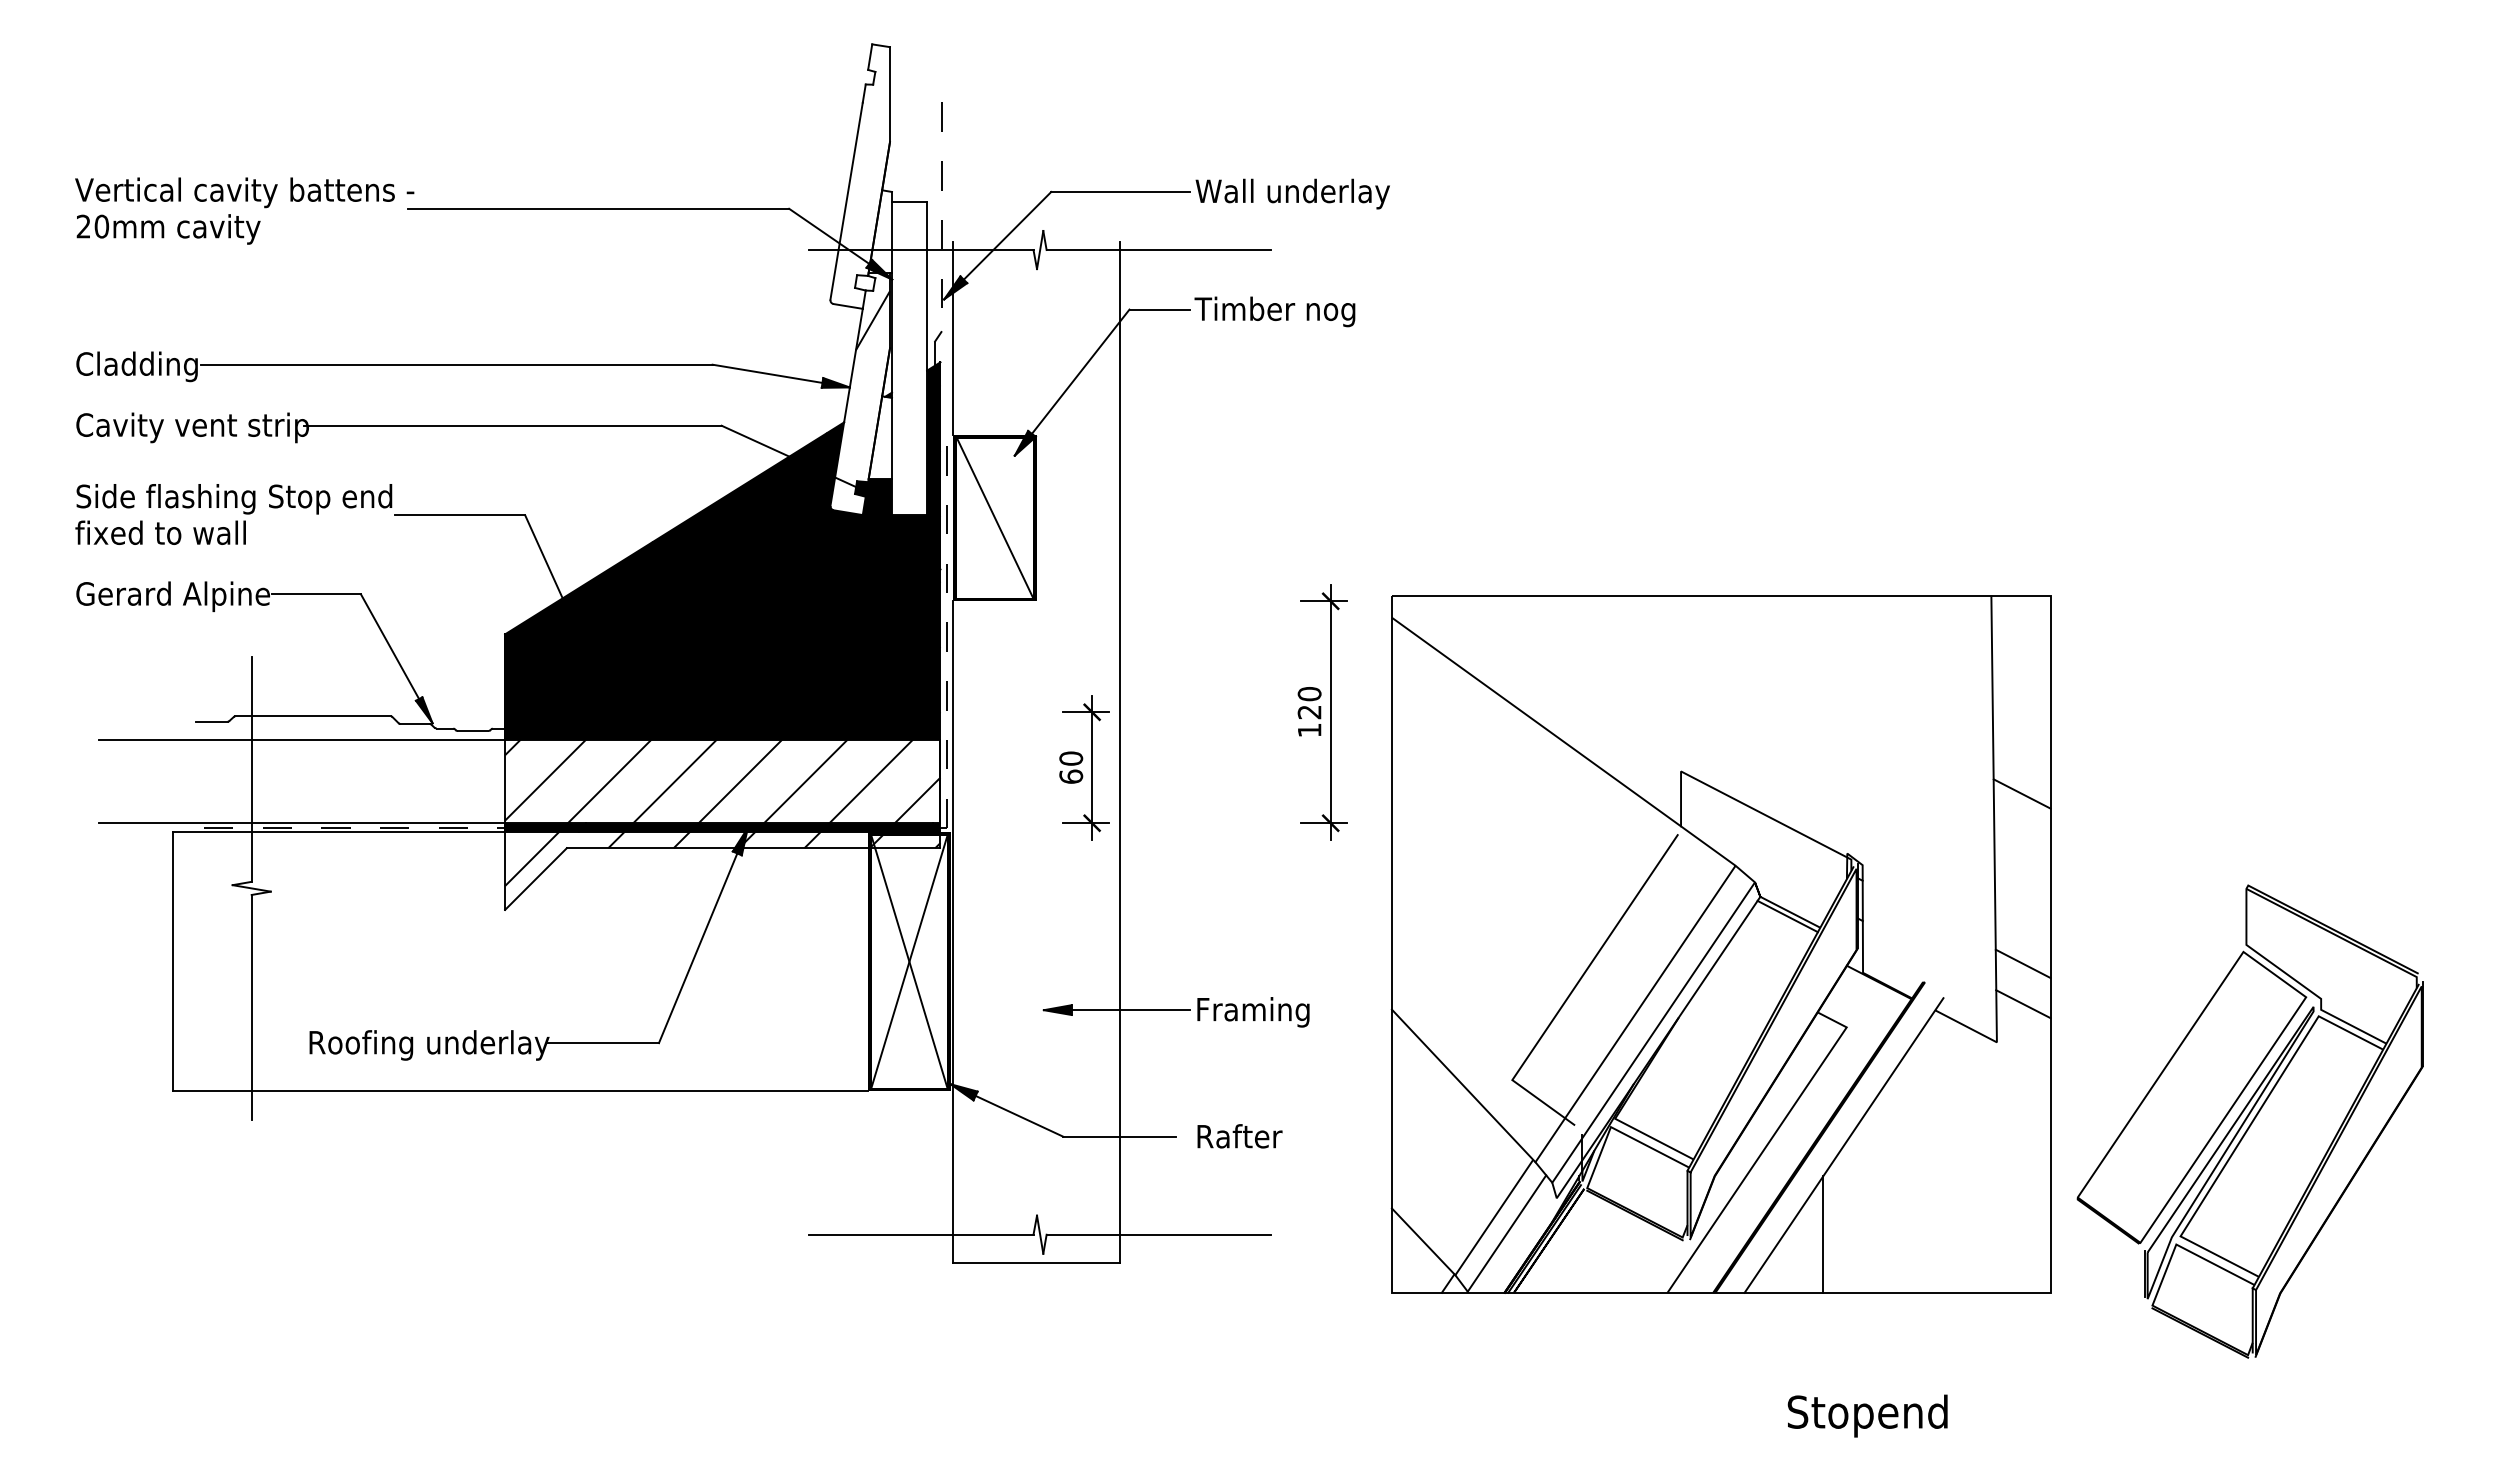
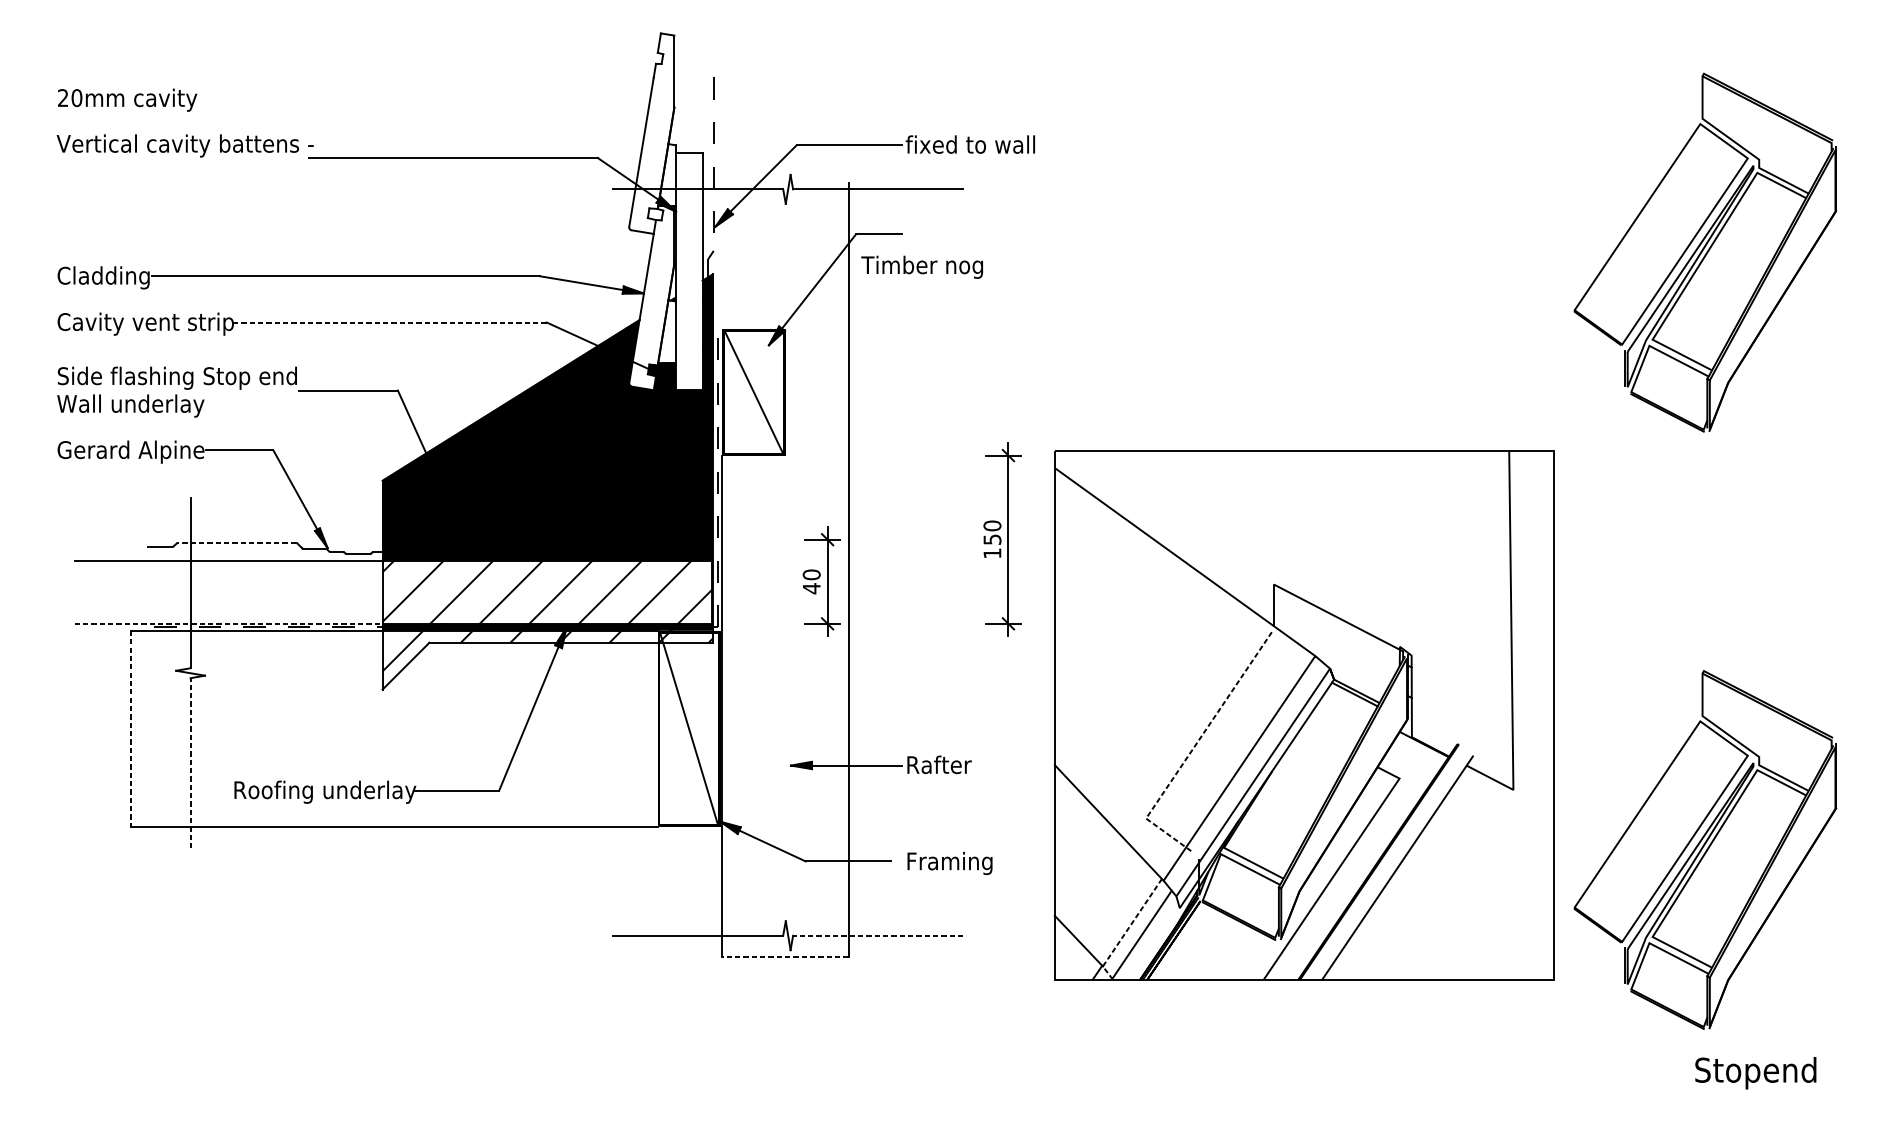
text: (1292, 193) -> (979, 146), Wall underlay -> fixed to wall
text: (168, 229) -> (127, 100), moved
text: (1274, 311) -> (921, 267), moved
hatch: (872, 320) -> (661, 242), removed
part: (2249, 333) -> (1704, 252), added
line: (953, 338) -> (722, 256), removed
line: (512, 425) -> (388, 322), solid -> dashed
text: (172, 535) -> (130, 405), fixed to wall -> Wall underlay
text: (1309, 712) -> (992, 539), 120 -> 150
line: (313, 716) -> (237, 542), solid -> dashed
text: (1071, 776) -> (811, 588), 60 -> 40
line: (2021, 793) -> (1532, 601), removed
line: (302, 823) -> (229, 624), solid -> dashed
line: (909, 961) -> (689, 728), removed
line: (172, 962) -> (130, 729), solid -> dashed
line: (2022, 963) -> (1532, 730), removed
line: (1573, 989) -> (1192, 749), solid -> dashed
line: (2023, 1004) -> (1533, 761), removed
line: (251, 1006) -> (190, 762), solid -> dashed
text: (1254, 1012) -> (950, 767), Framing -> Rafter
text: (1254, 1139) -> (950, 863), Rafter -> Framing
line: (1487, 1227) -> (1127, 930), solid -> dashed
line: (1158, 1234) -> (877, 935), solid -> dashed
line: (1823, 1234) -> (1381, 935), removed
line: (1036, 1263) -> (785, 957), solid -> dashed
text: (1867, 1415) -> (1755, 1072), moved

